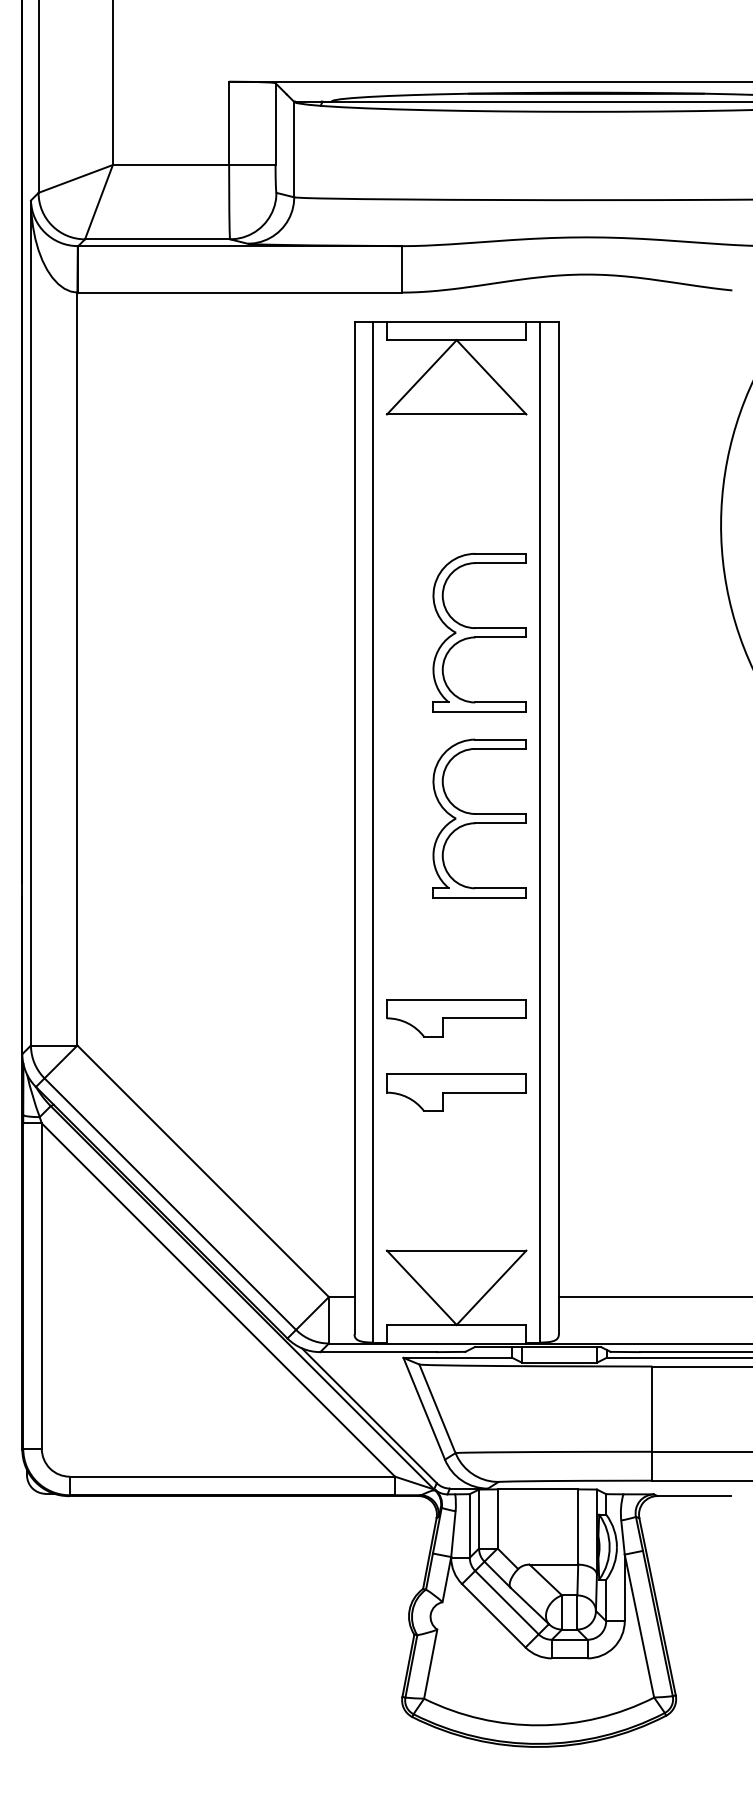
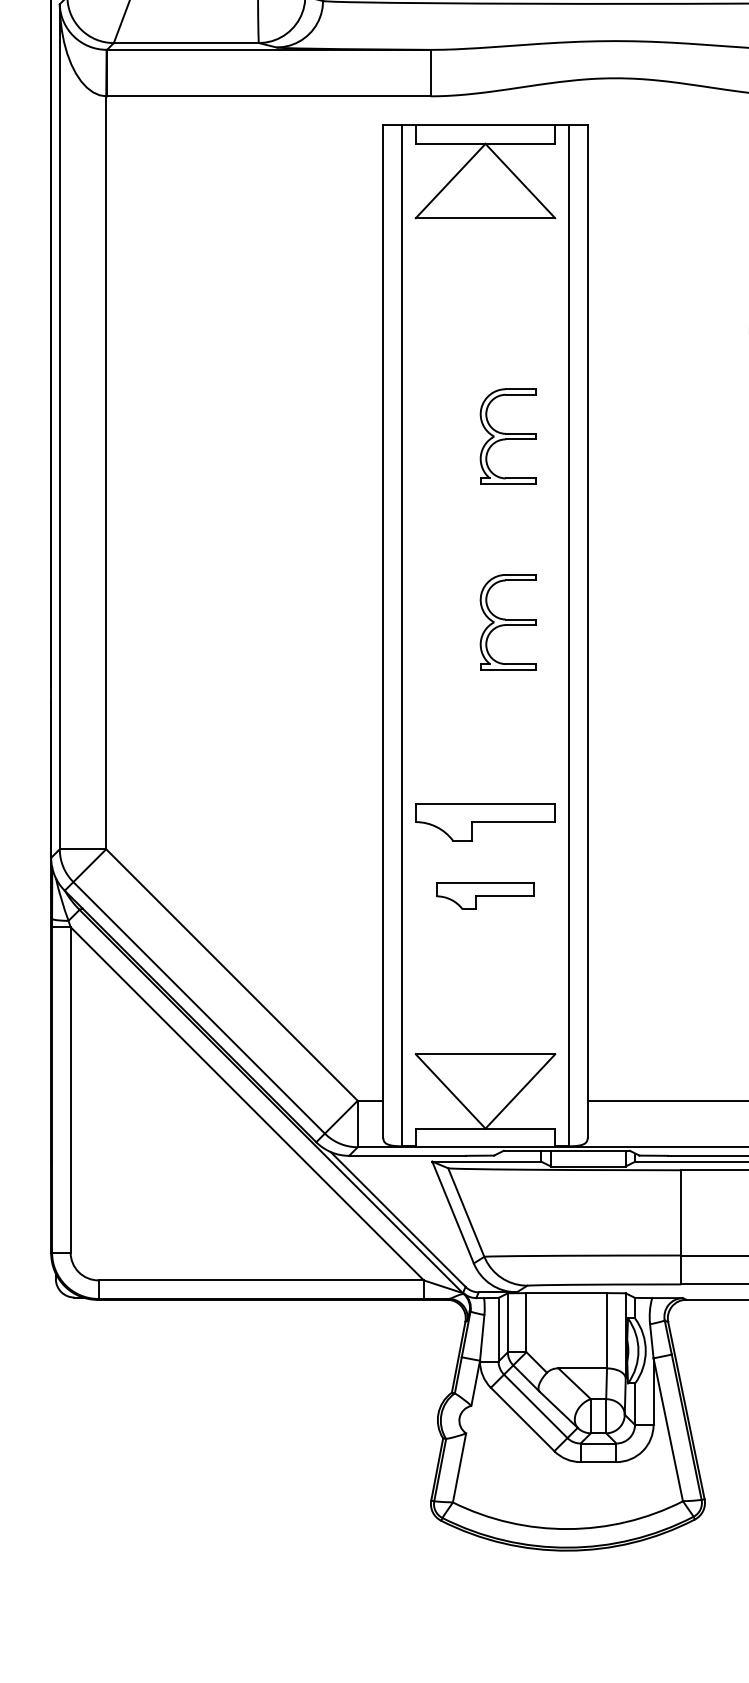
part: (479, 632) -> (508, 436), size x0.6
part: (479, 818) -> (508, 622), size x0.6
part: (456, 1092) -> (485, 896), size x0.7

